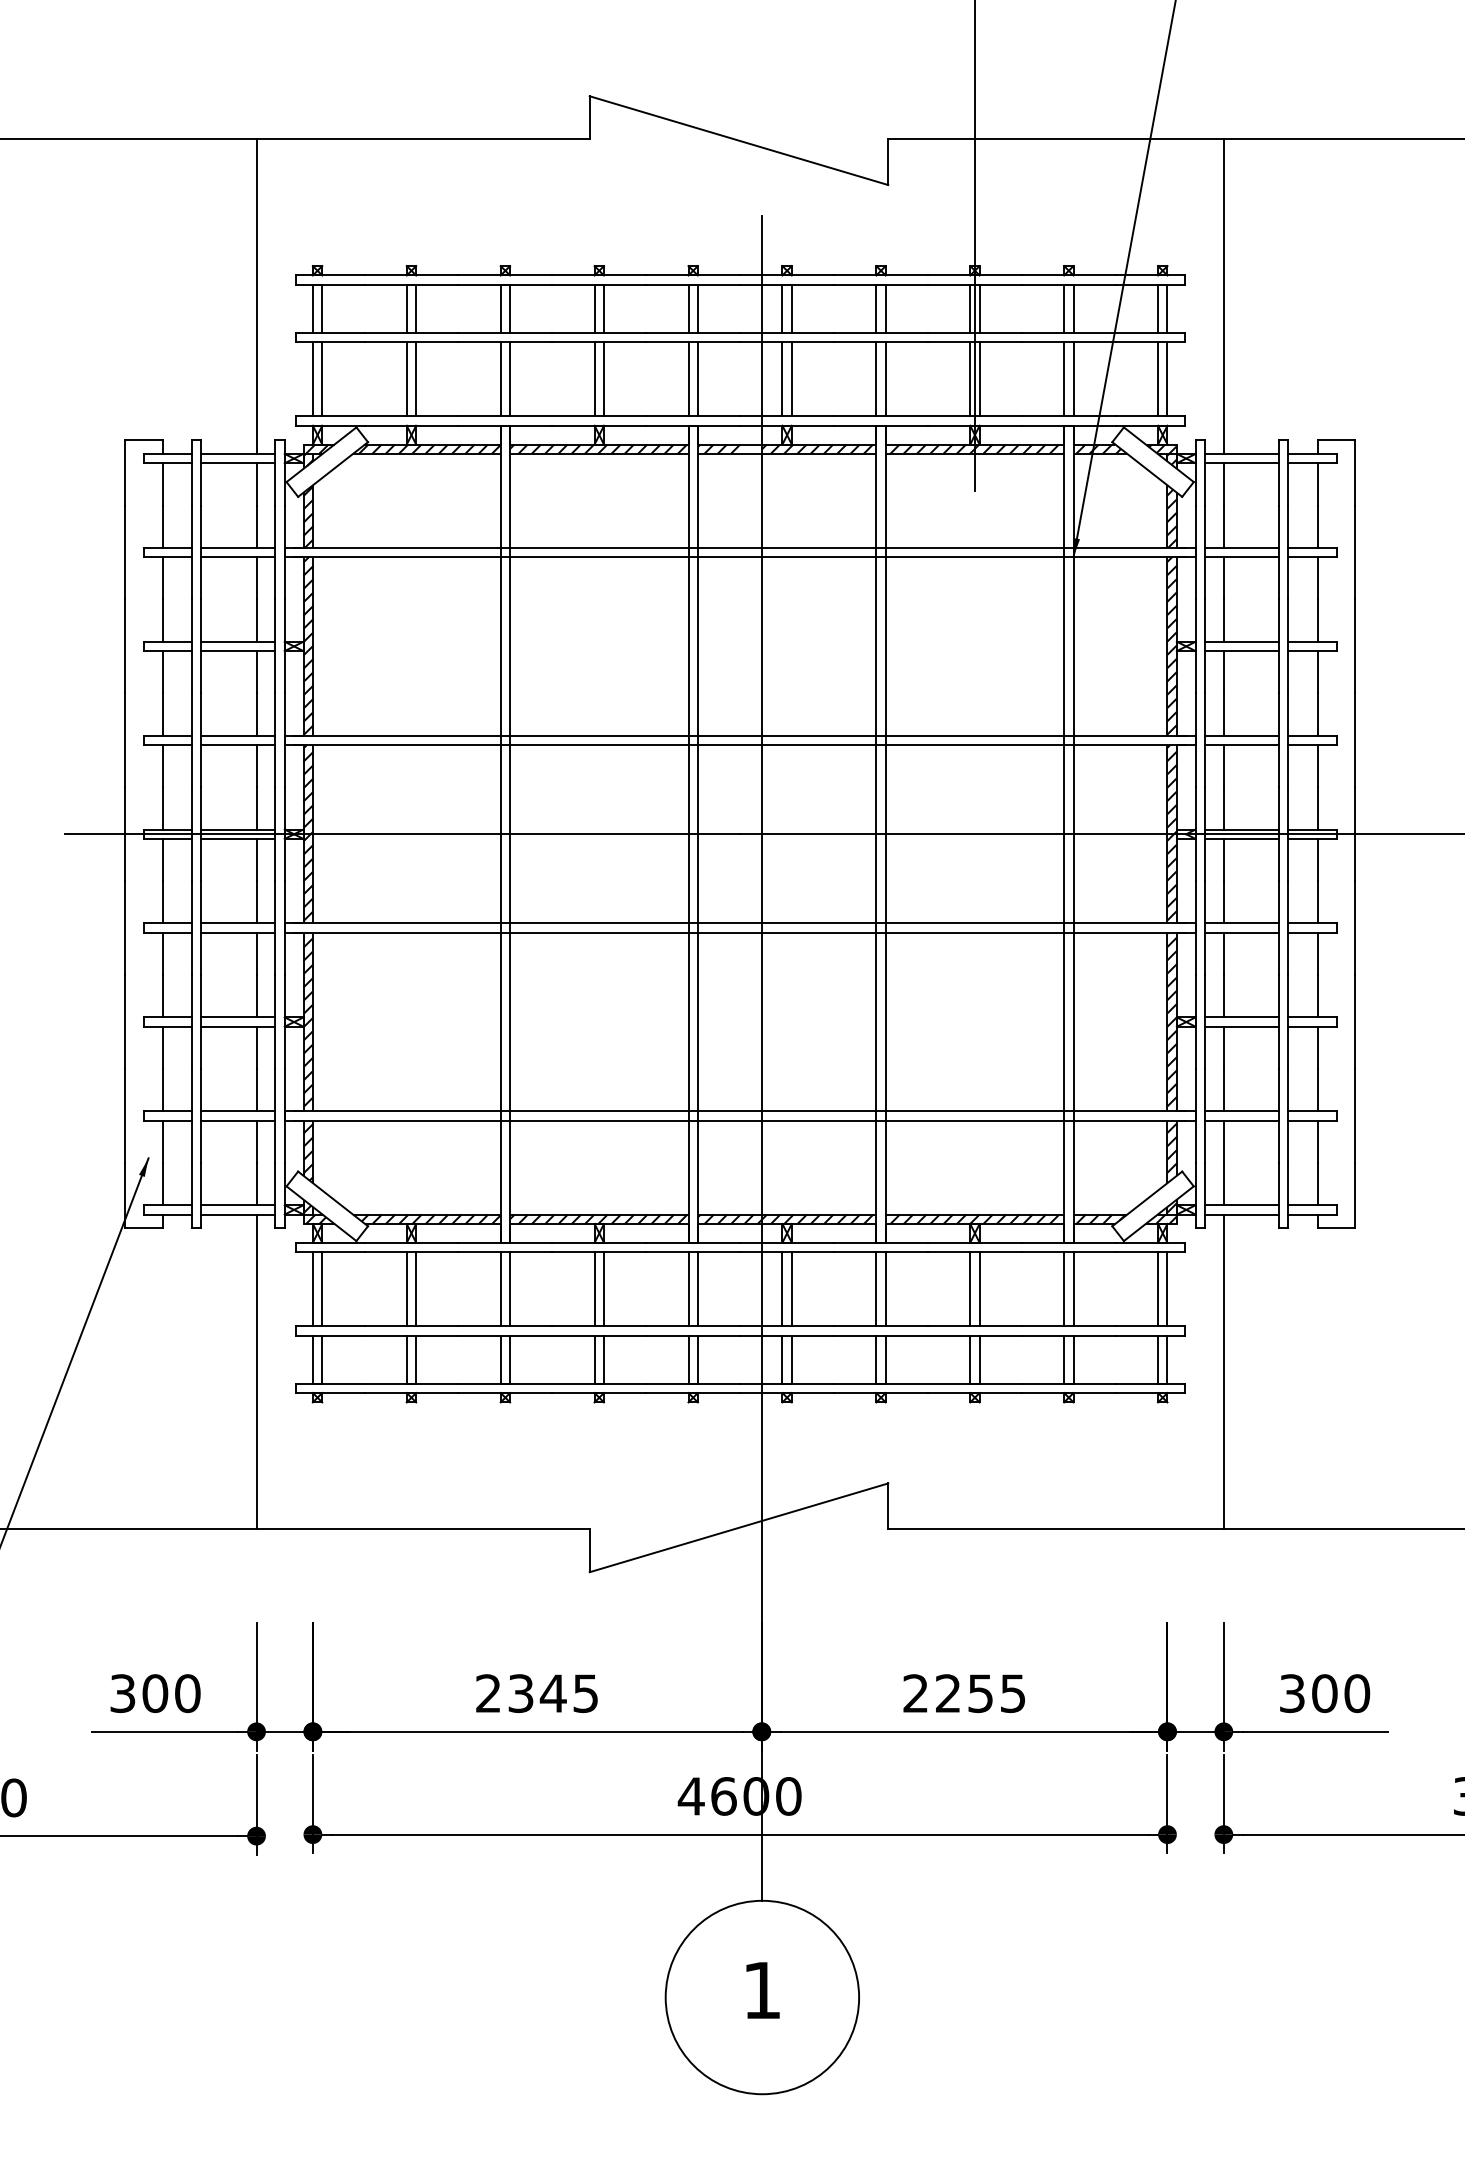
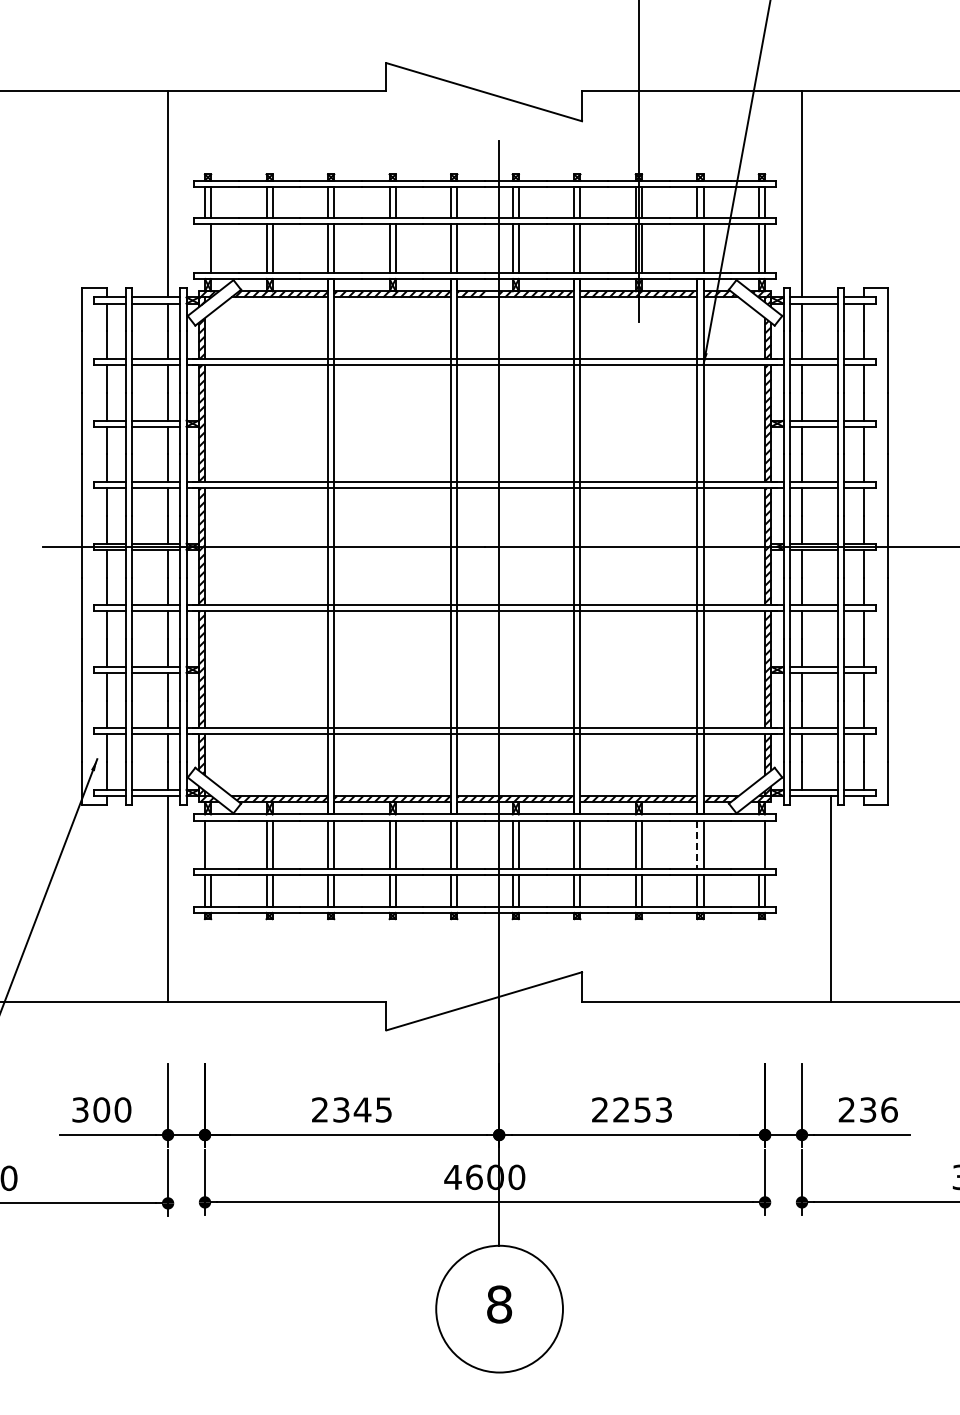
line: (312, 379) -> (204, 248), removed
line: (1064, 379) -> (697, 248), removed
line: (322, 1288) -> (211, 844), removed
line: (1157, 1288) -> (758, 844), removed
line: (1064, 1290) -> (697, 845), solid -> dashed
line: (1224, 1372) -> (831, 899), moved
text: (1012, 1692) -> (663, 1109), 2255 -> 2253
text: (1323, 1692) -> (867, 1109), 300 -> 236
text: (762, 1990) -> (499, 1304), 1 -> 8

